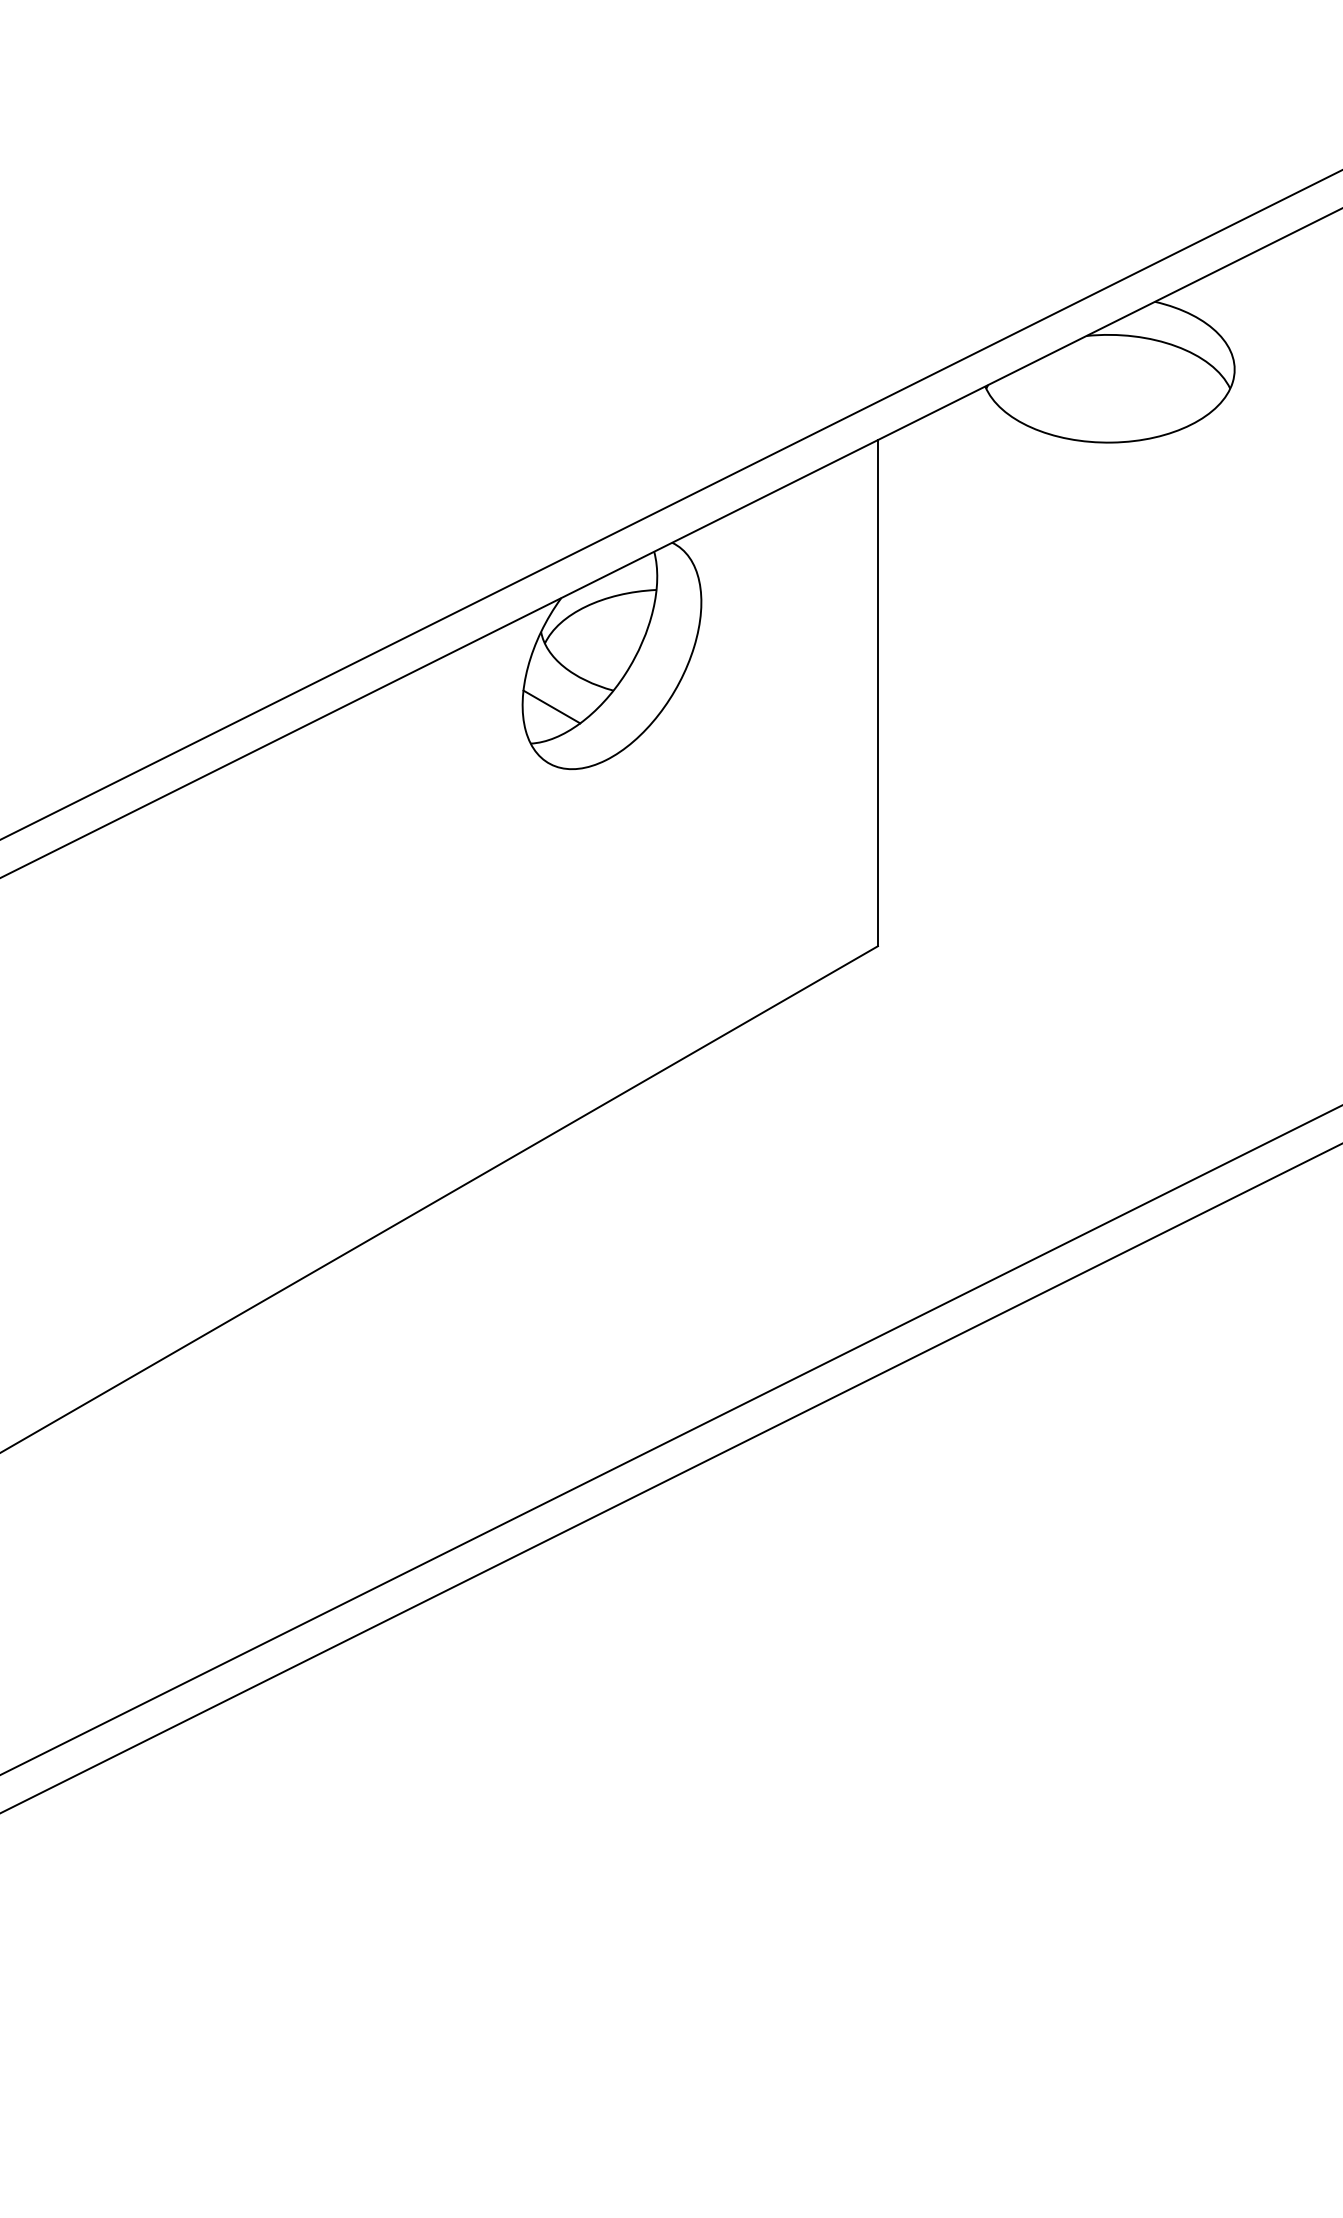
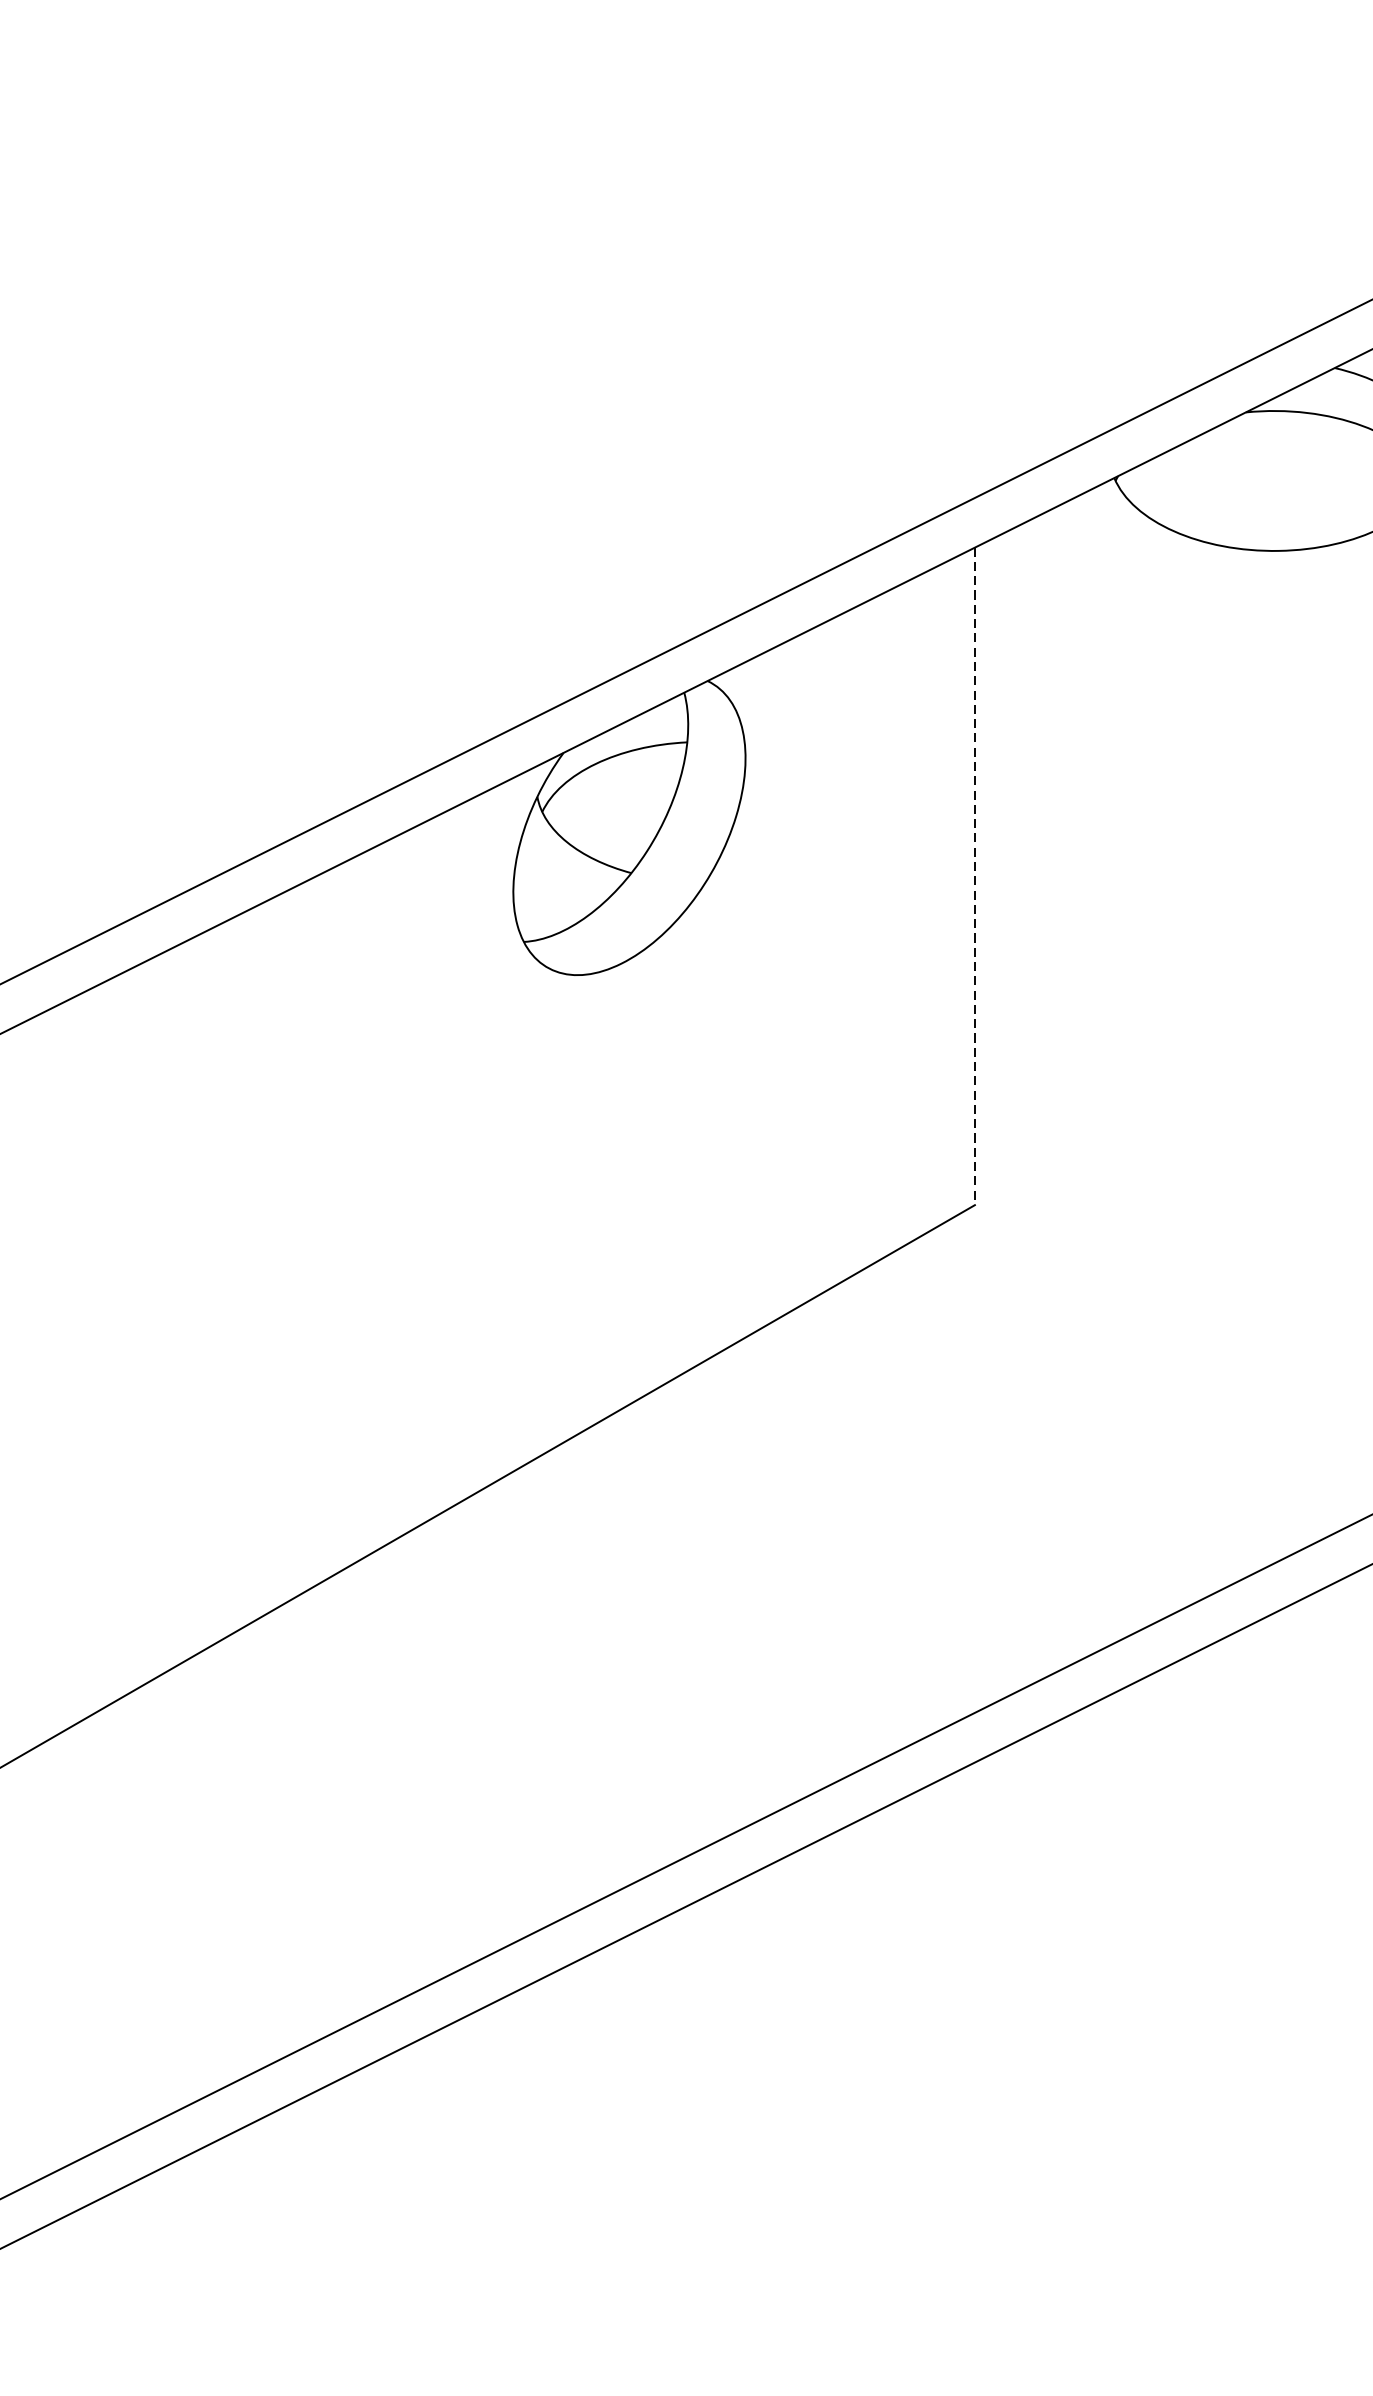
line: (877, 693) -> (974, 876), solid -> dashed
line: (551, 706) -> (550, 893), removed

